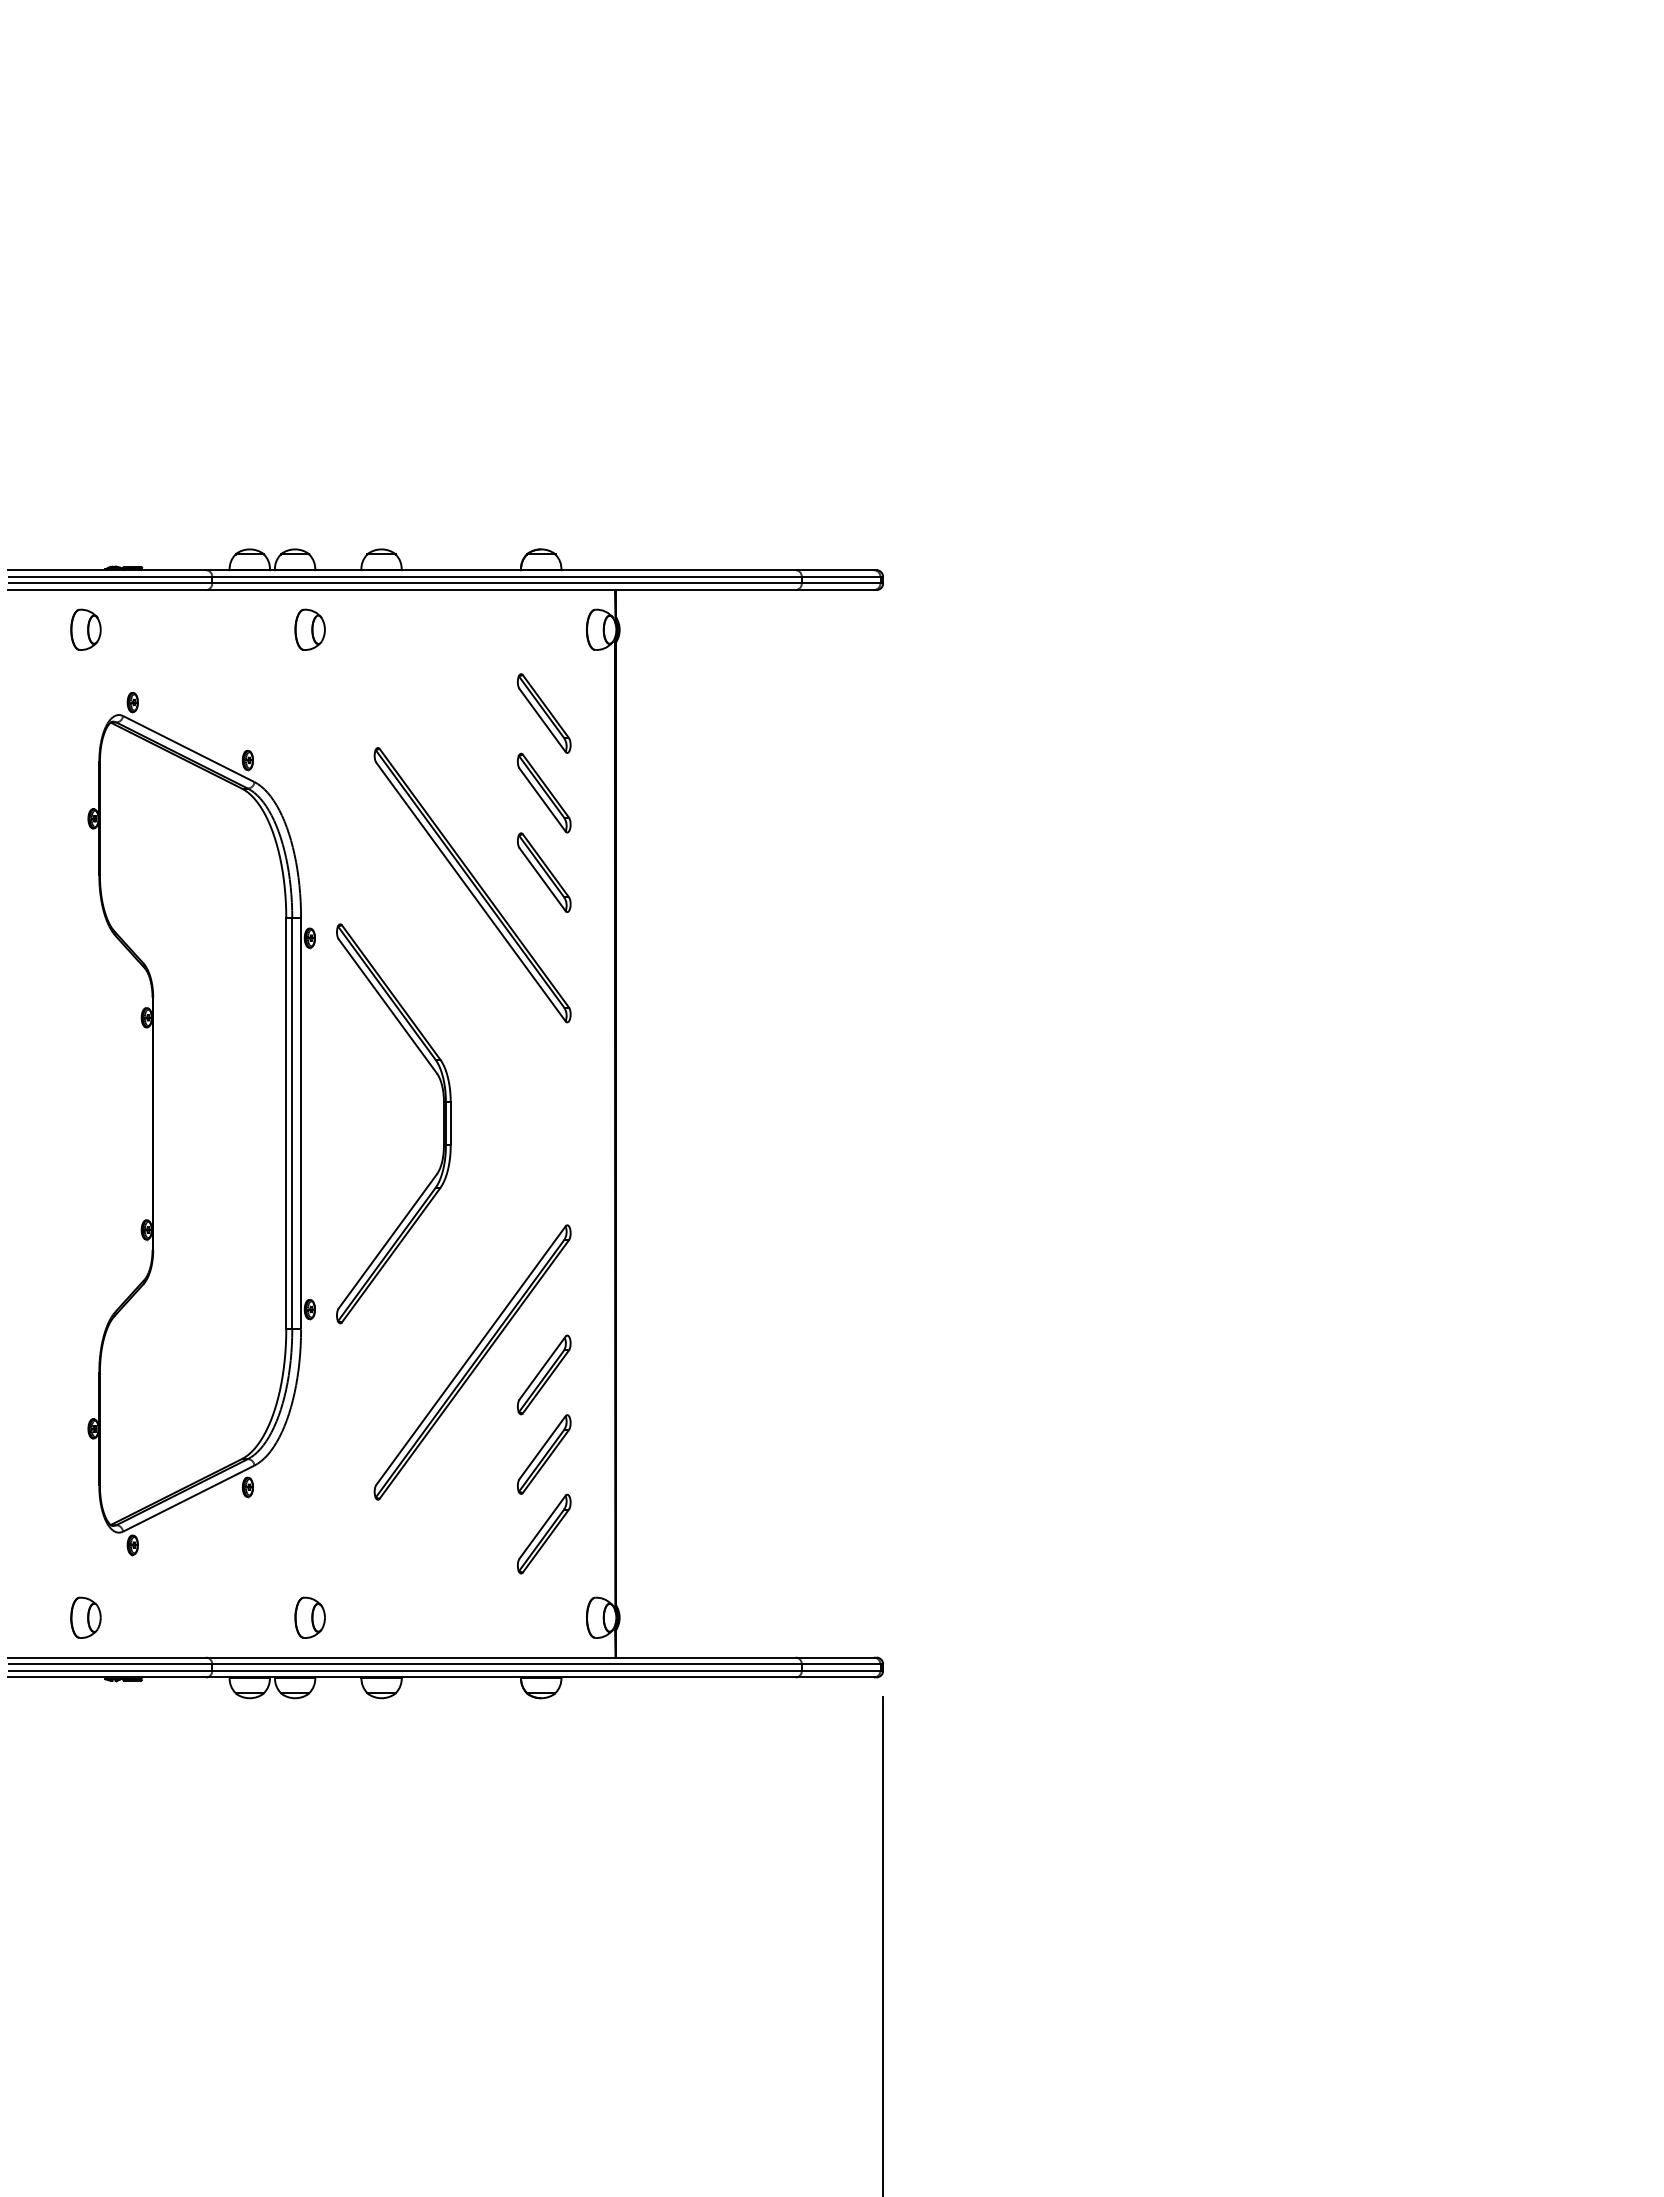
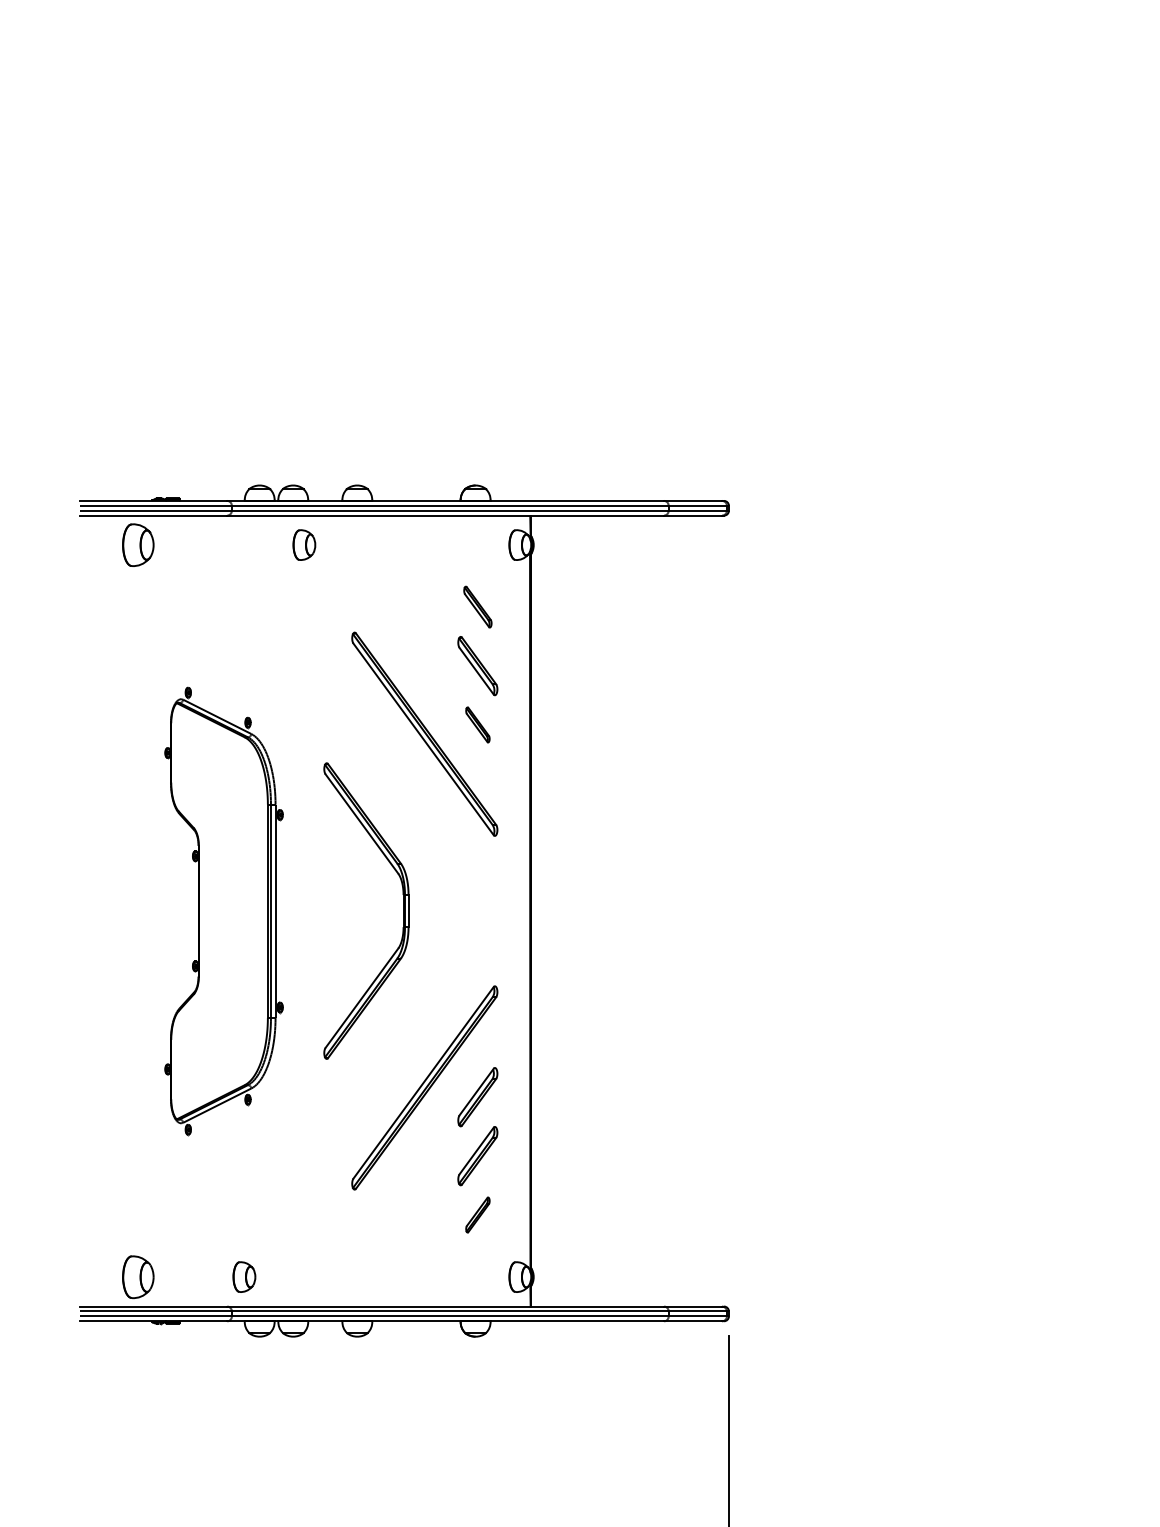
part: (85, 629) -> (137, 544), size x1.4
part: (544, 713) -> (478, 607), size x0.7
part: (544, 872) -> (478, 724), size x0.6
part: (201, 1124) -> (223, 911), size x0.7
part: (544, 1533) -> (478, 1214), size x0.6
part: (85, 1617) -> (137, 1276), size x1.4
part: (309, 1617) -> (243, 1276), moved

